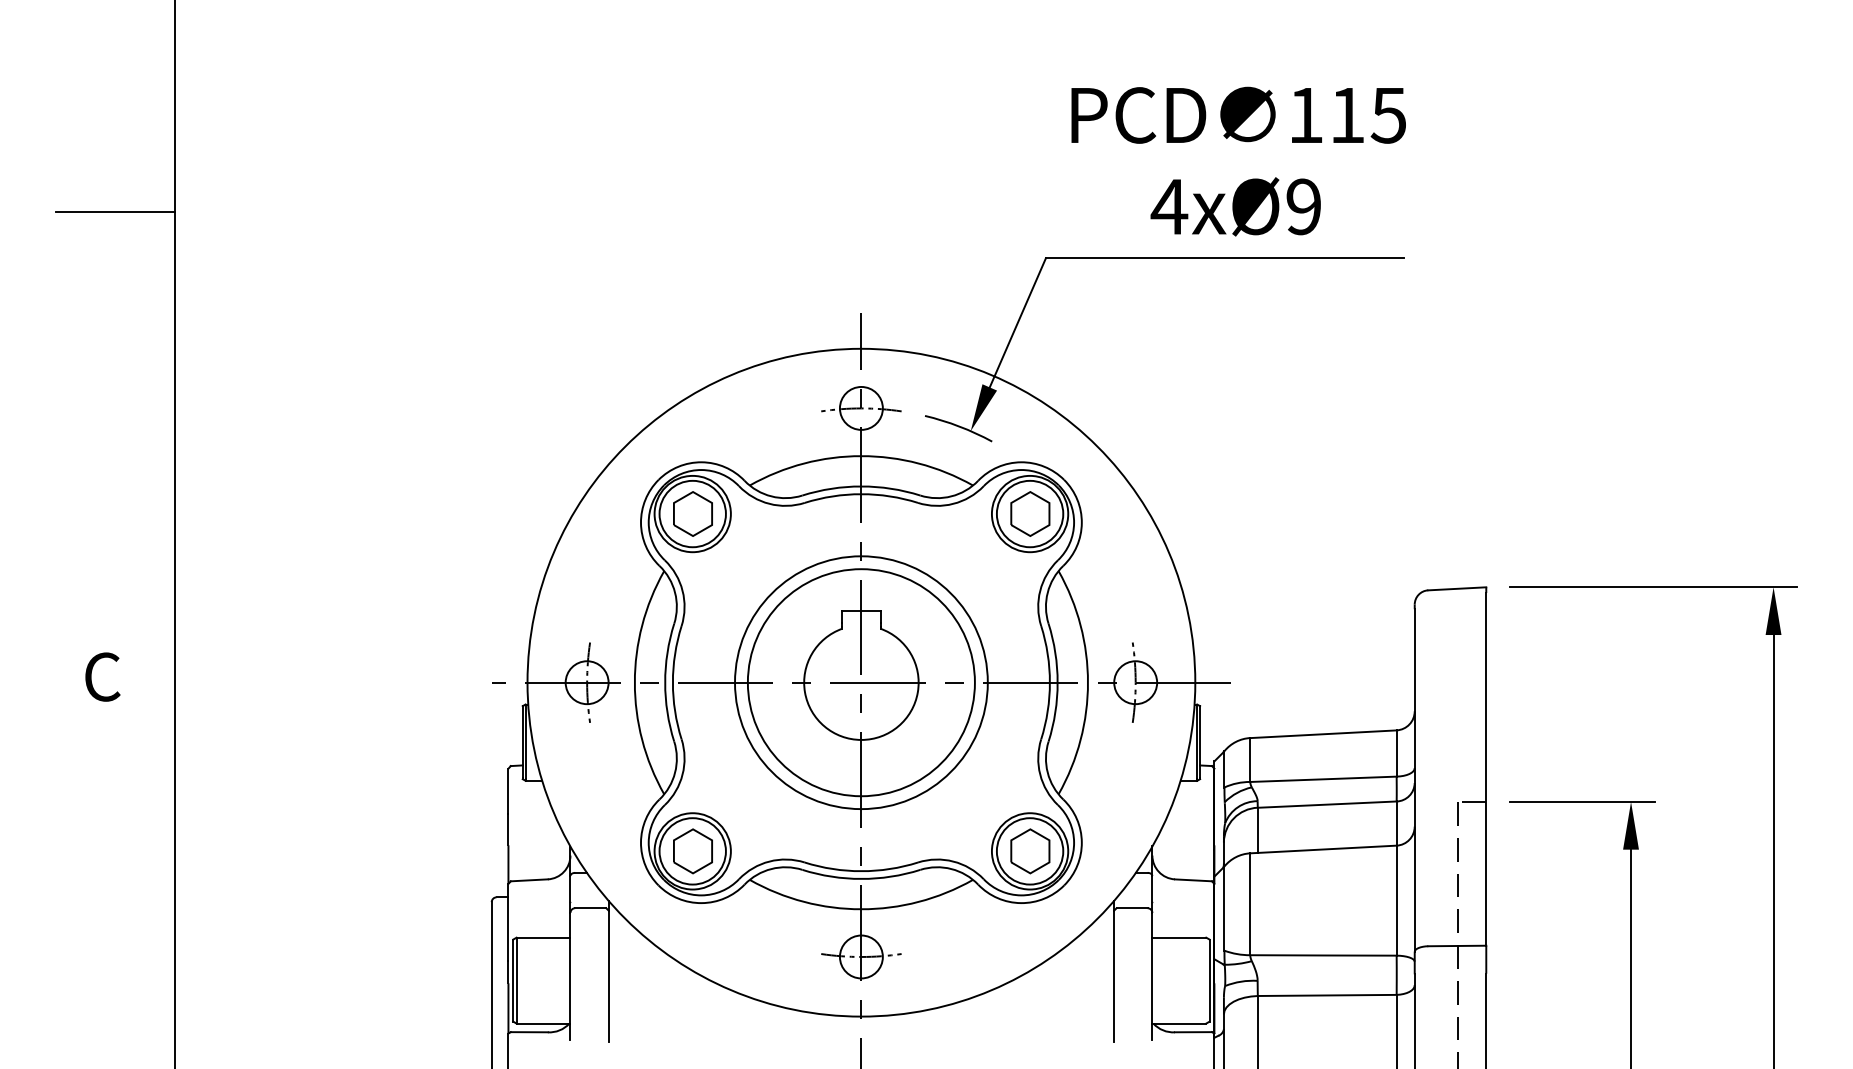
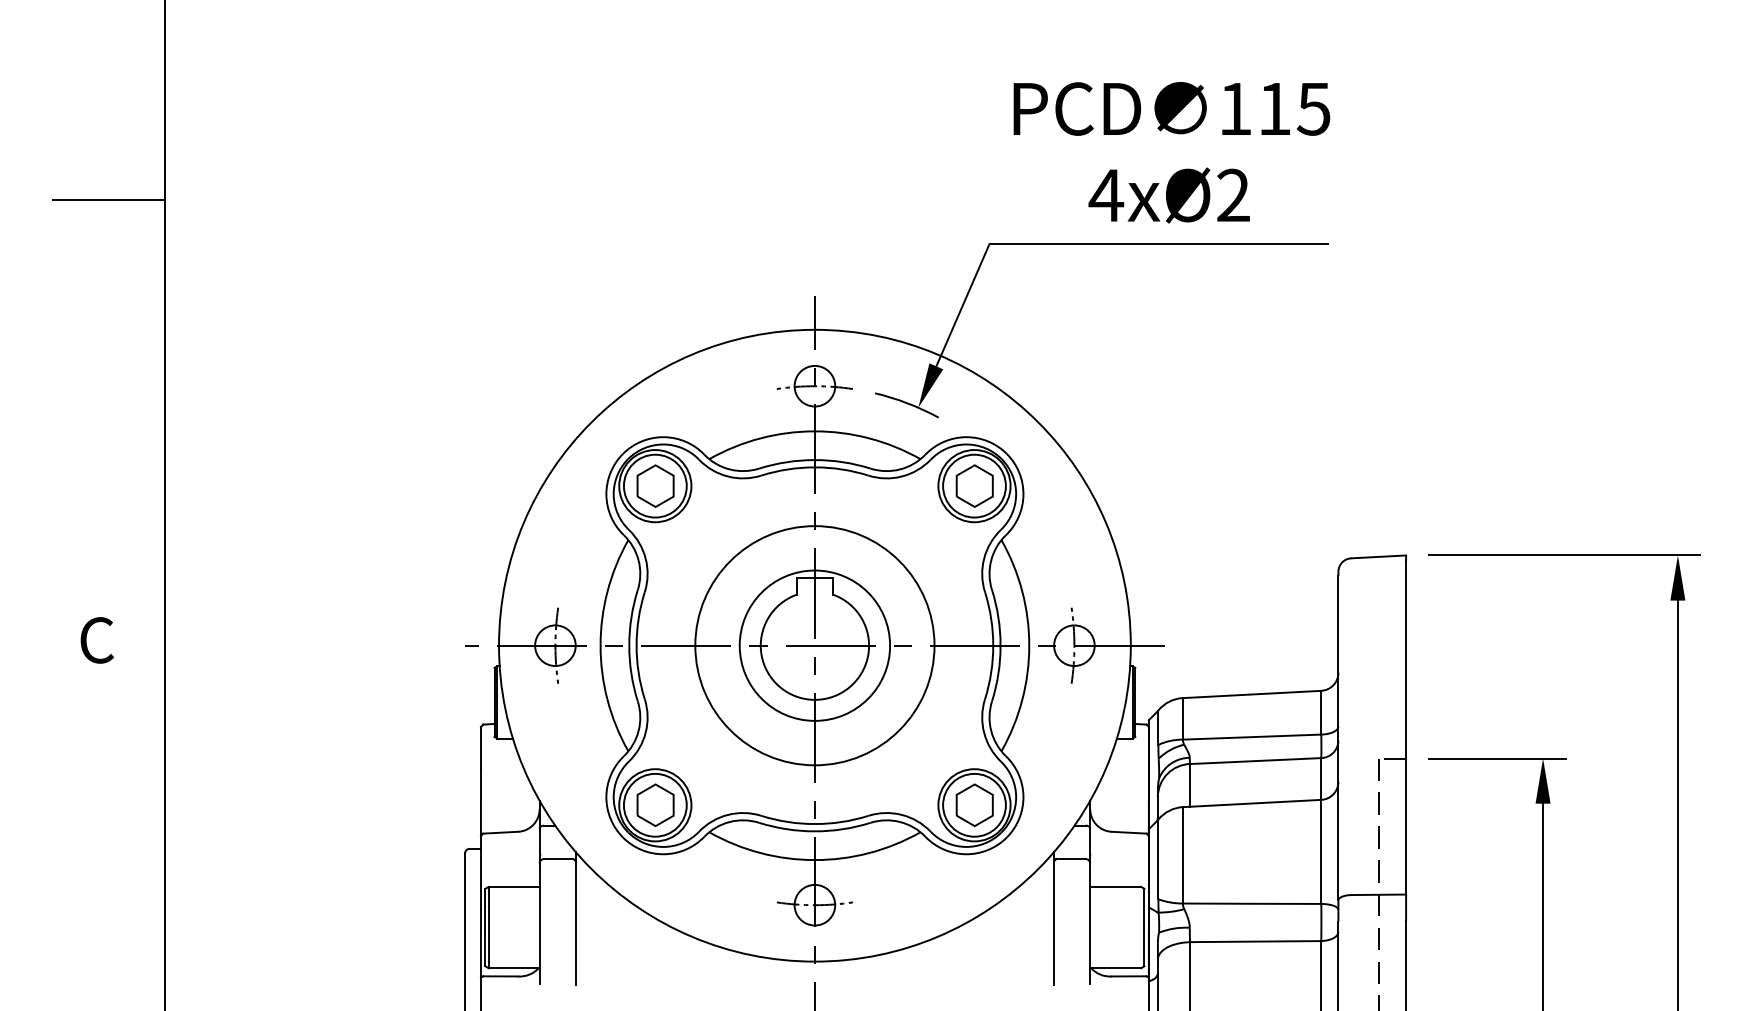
text: (1303, 206) -> (1233, 195), 4xØ9 -> 4xØ2
circle: (860, 682) -> (814, 645), size x0.7

